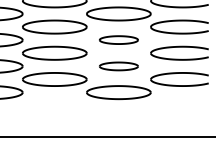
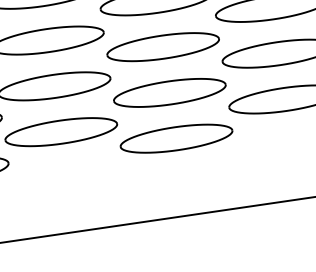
part: (118, 39) -> (162, 46), size x1.67
part: (118, 66) -> (169, 93), size x1.67

